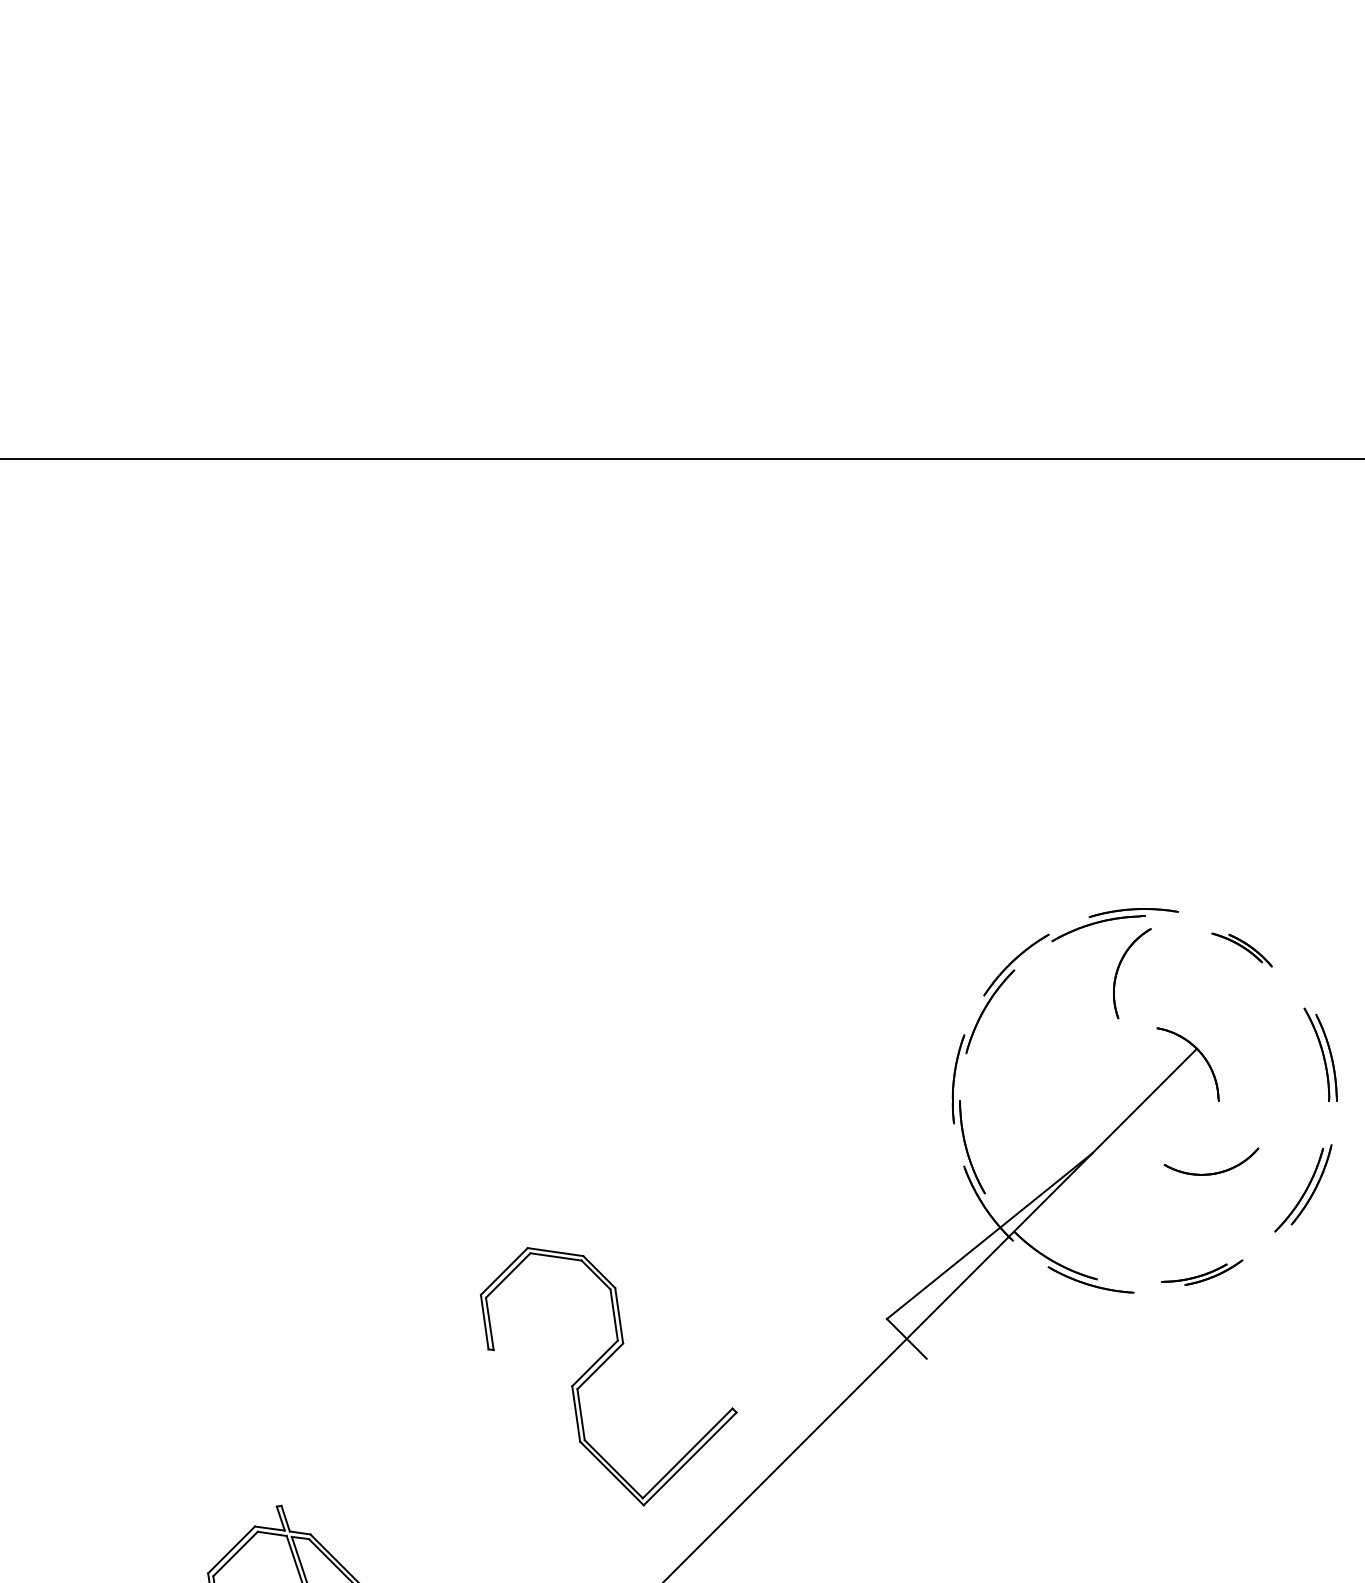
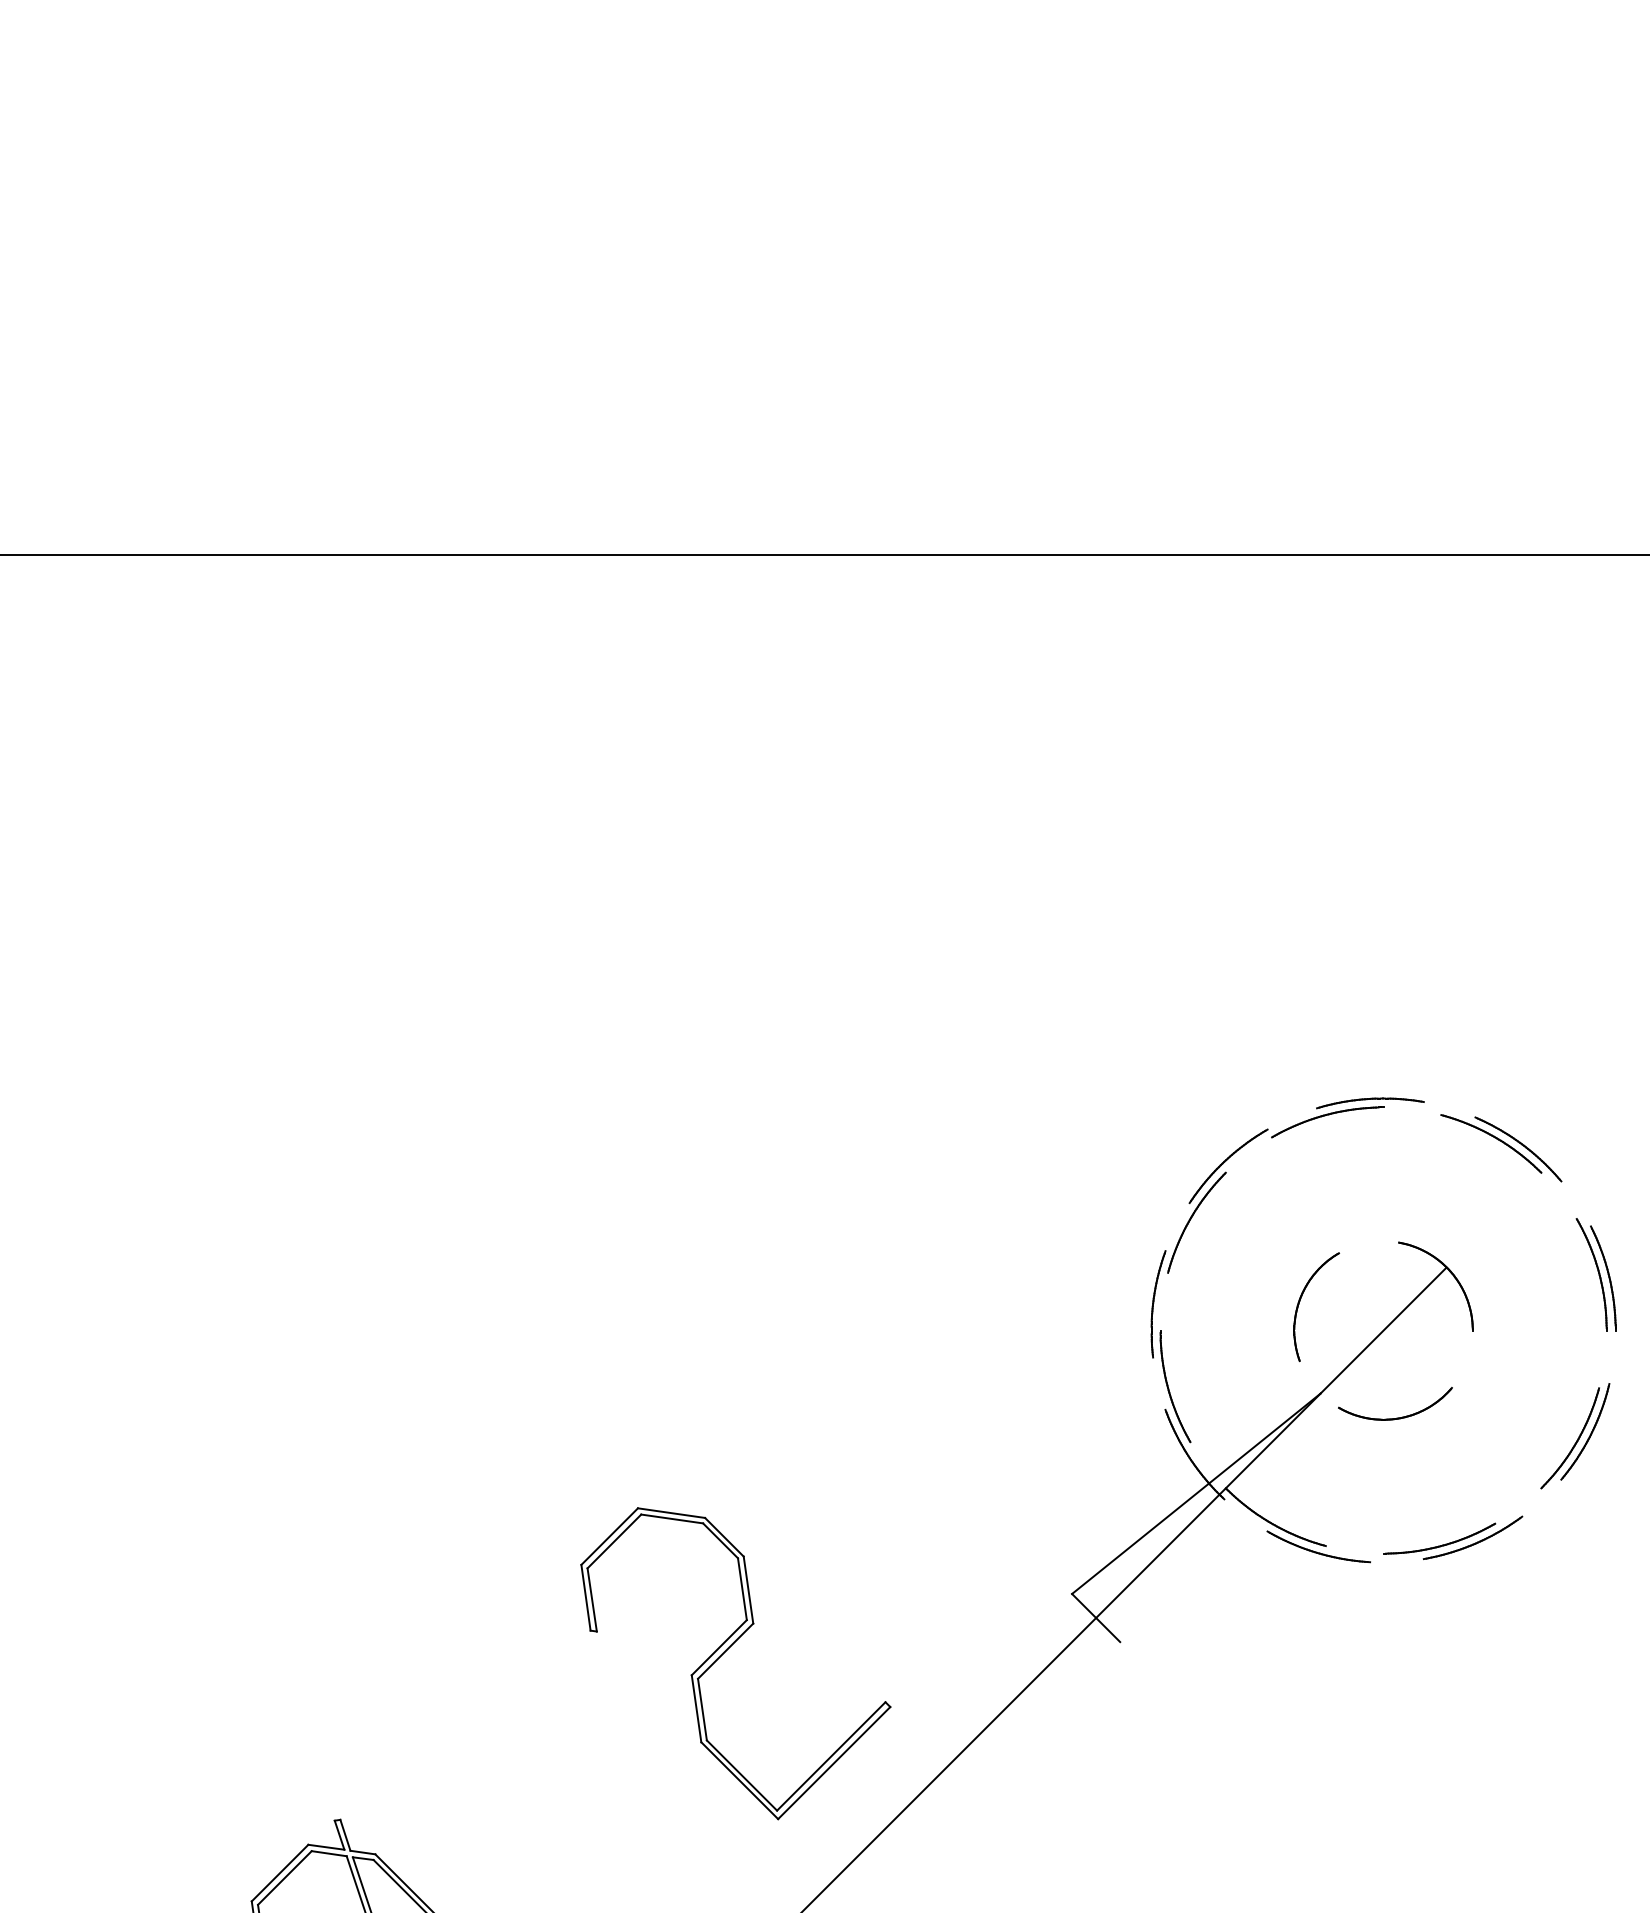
part: (1241, 949) -> (1500, 1147), size x1.67
part: (1119, 968) -> (1301, 1300), moved
part: (1213, 1172) -> (1397, 1416), moved
part: (1202, 1272) -> (1453, 1537), size x1.43

